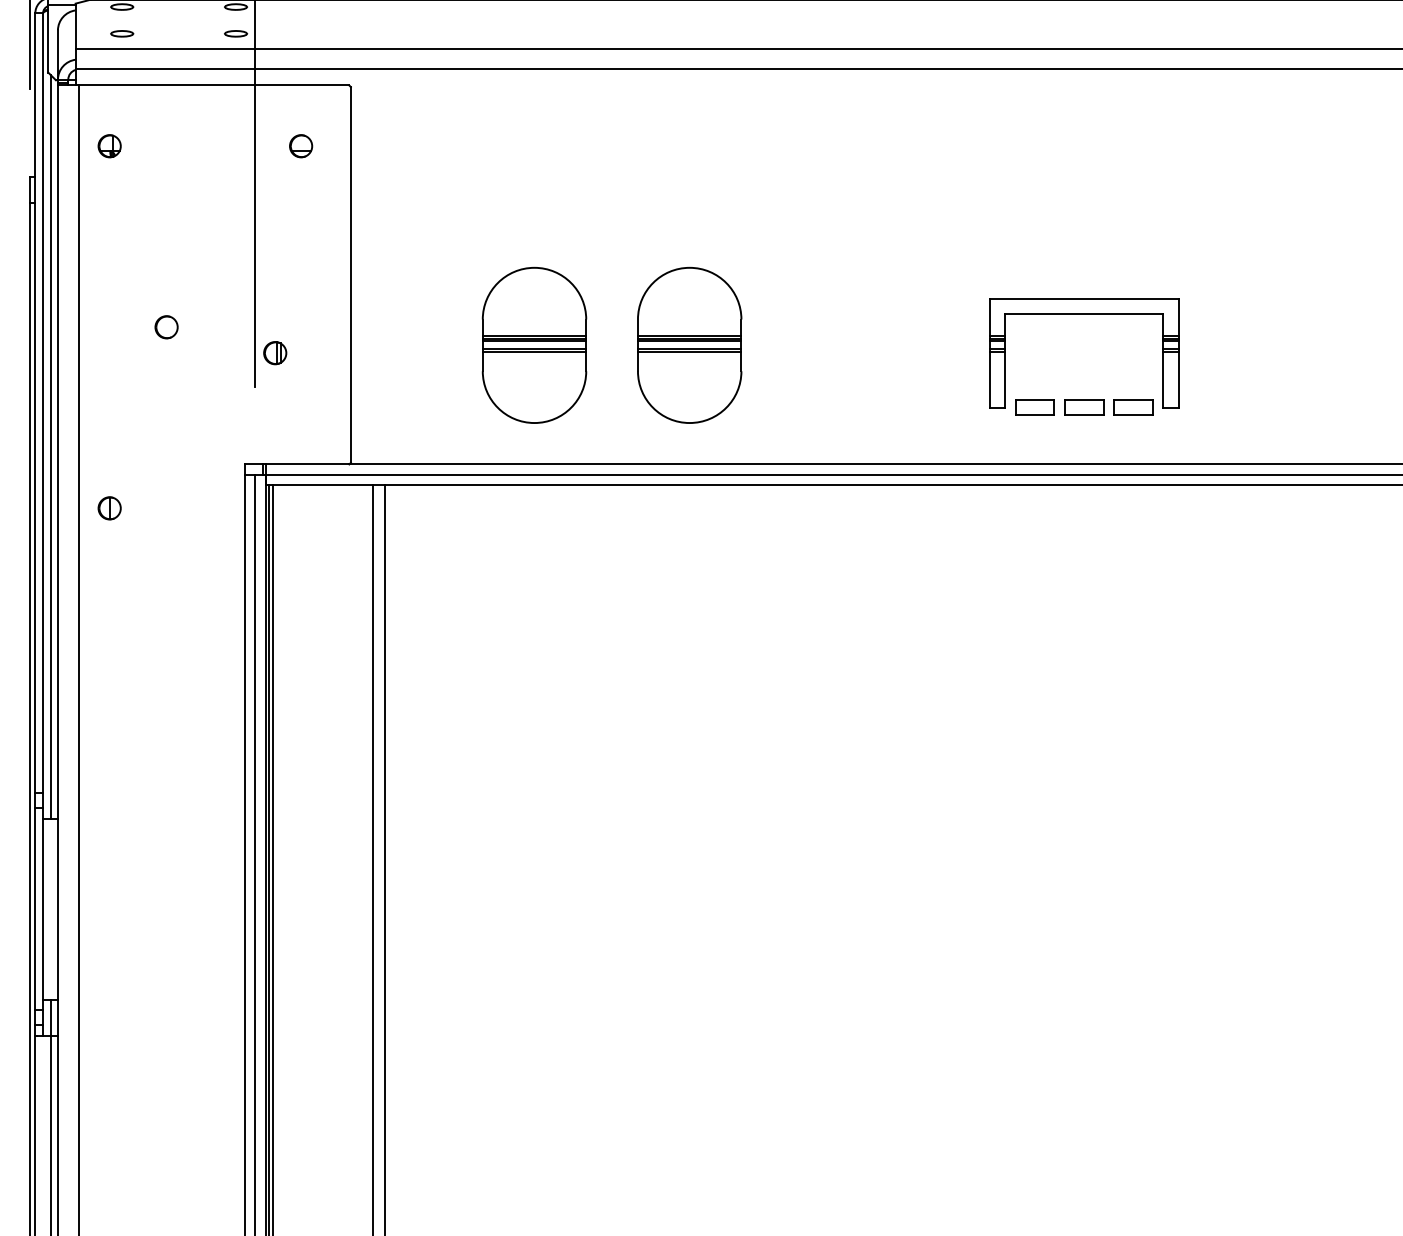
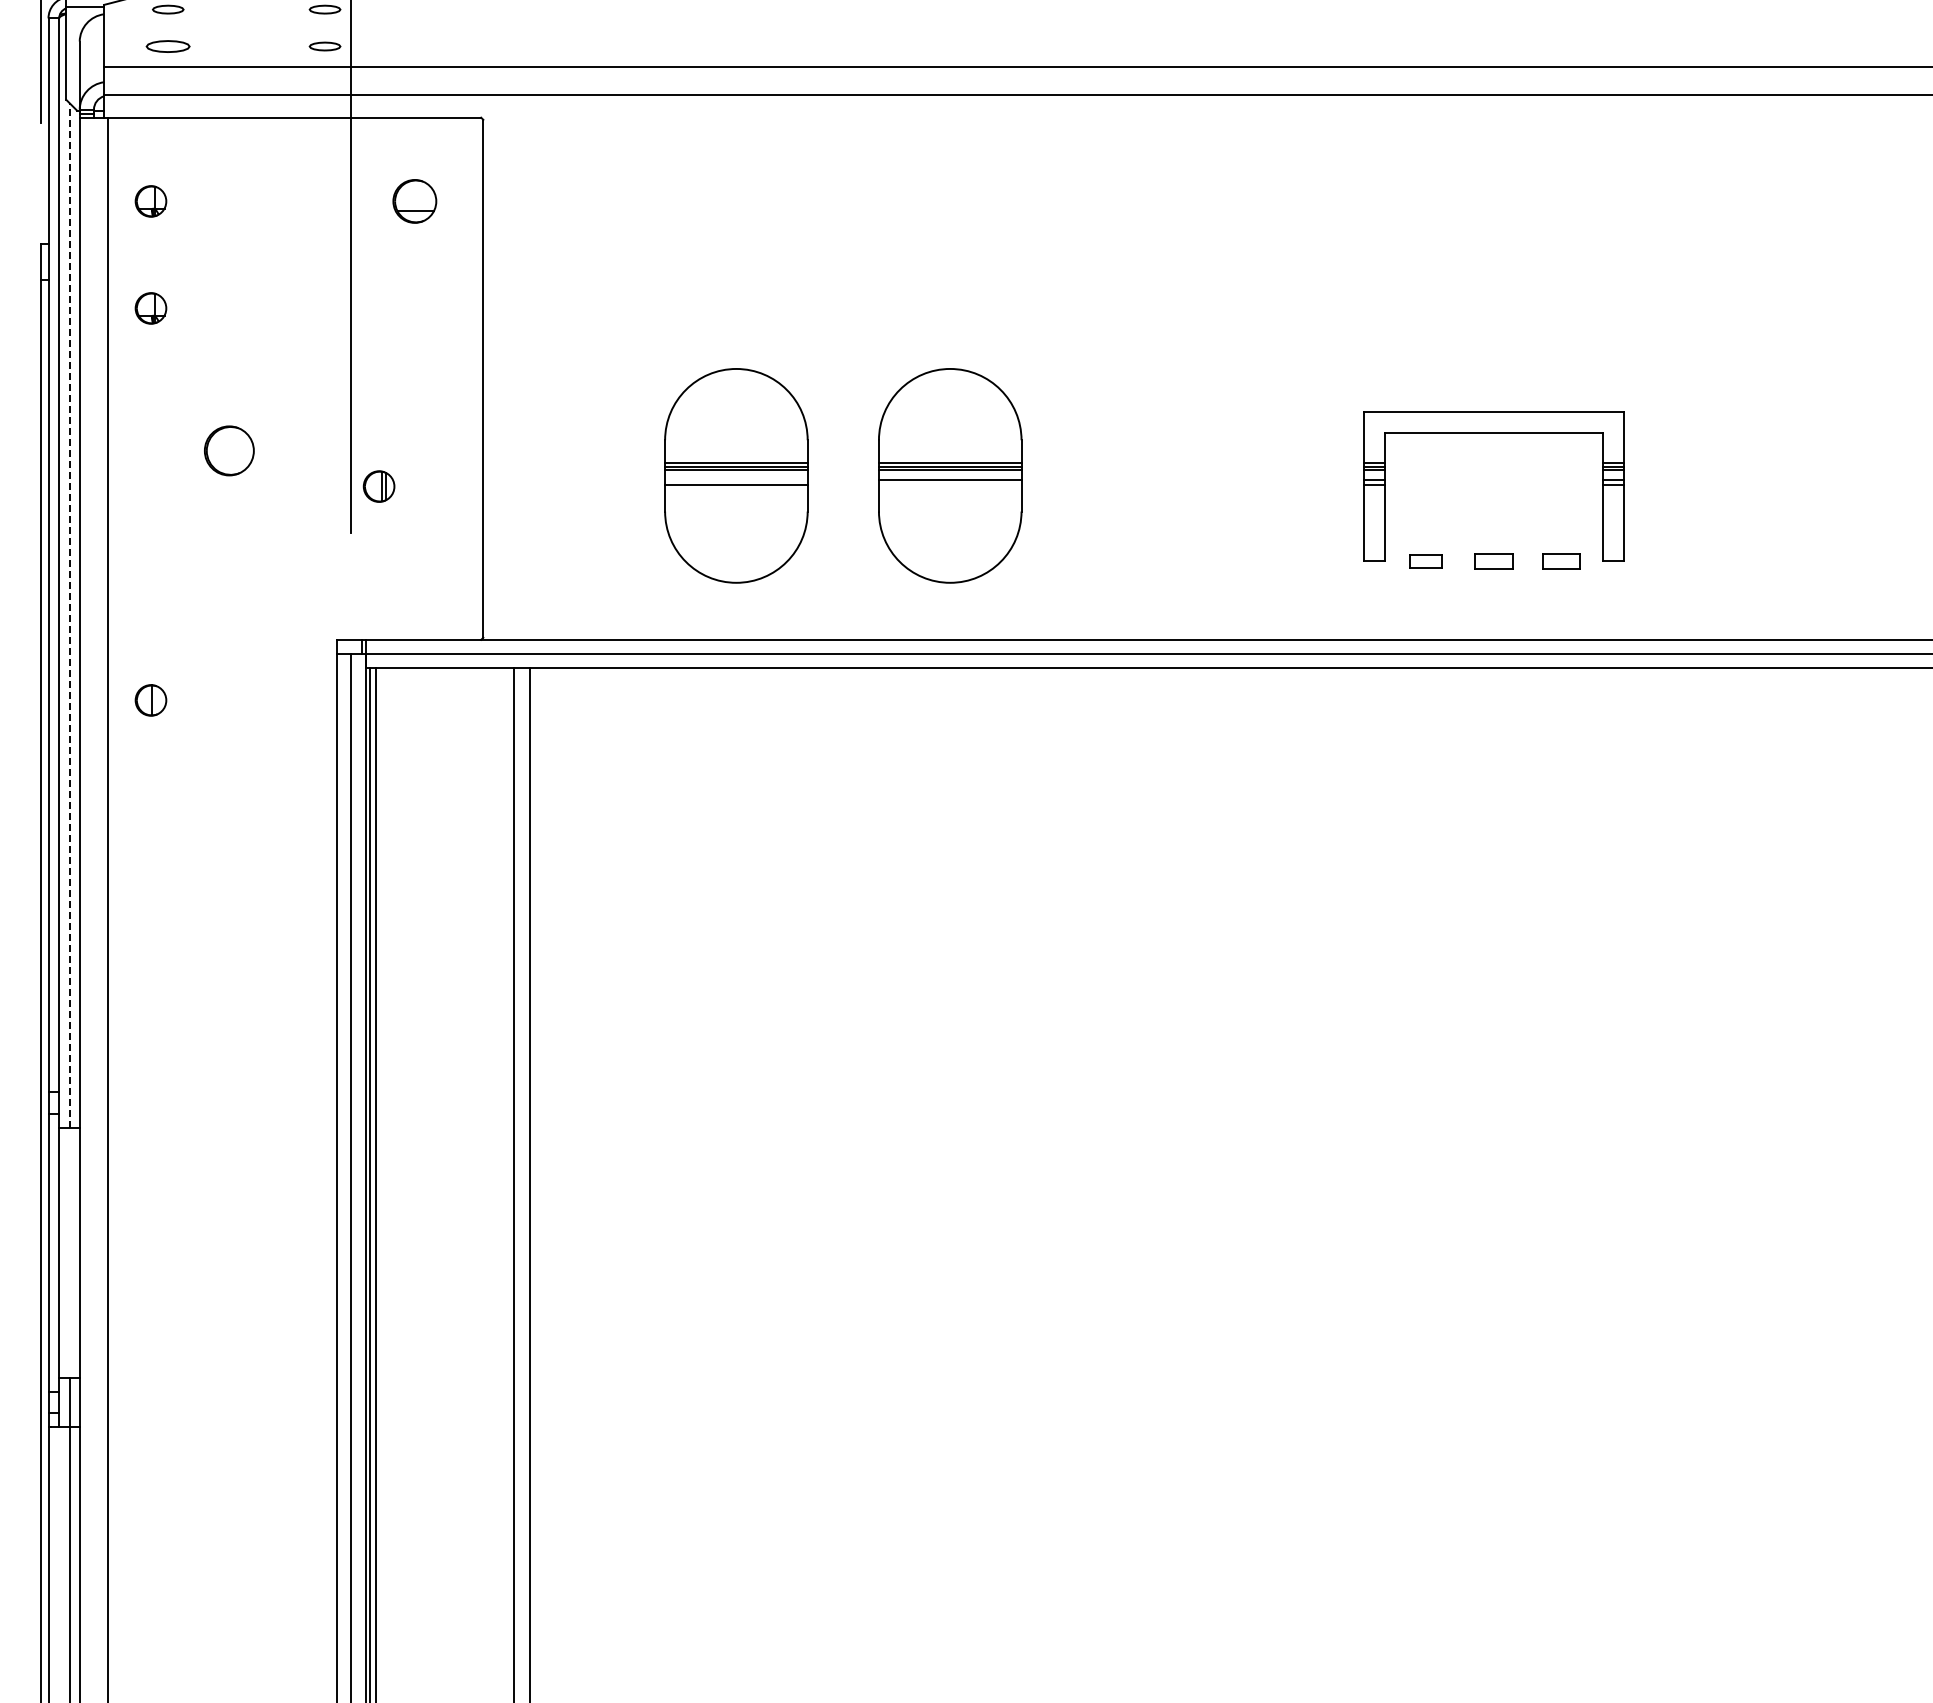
part: (122, 33) -> (168, 46), size x1.4
part: (300, 146) -> (414, 201), size x1.4
part: (109, 223) -> (150, 308), added
part: (166, 326) -> (229, 450), size x1.6
line: (534, 348) -> (736, 480), removed
line: (689, 351) -> (949, 484), removed
part: (1034, 407) -> (1425, 561), size x0.6
part: (1083, 407) -> (1493, 561), size x0.7
part: (1133, 407) -> (1561, 561), size x0.7
line: (50, 446) -> (69, 615), solid -> dashed

